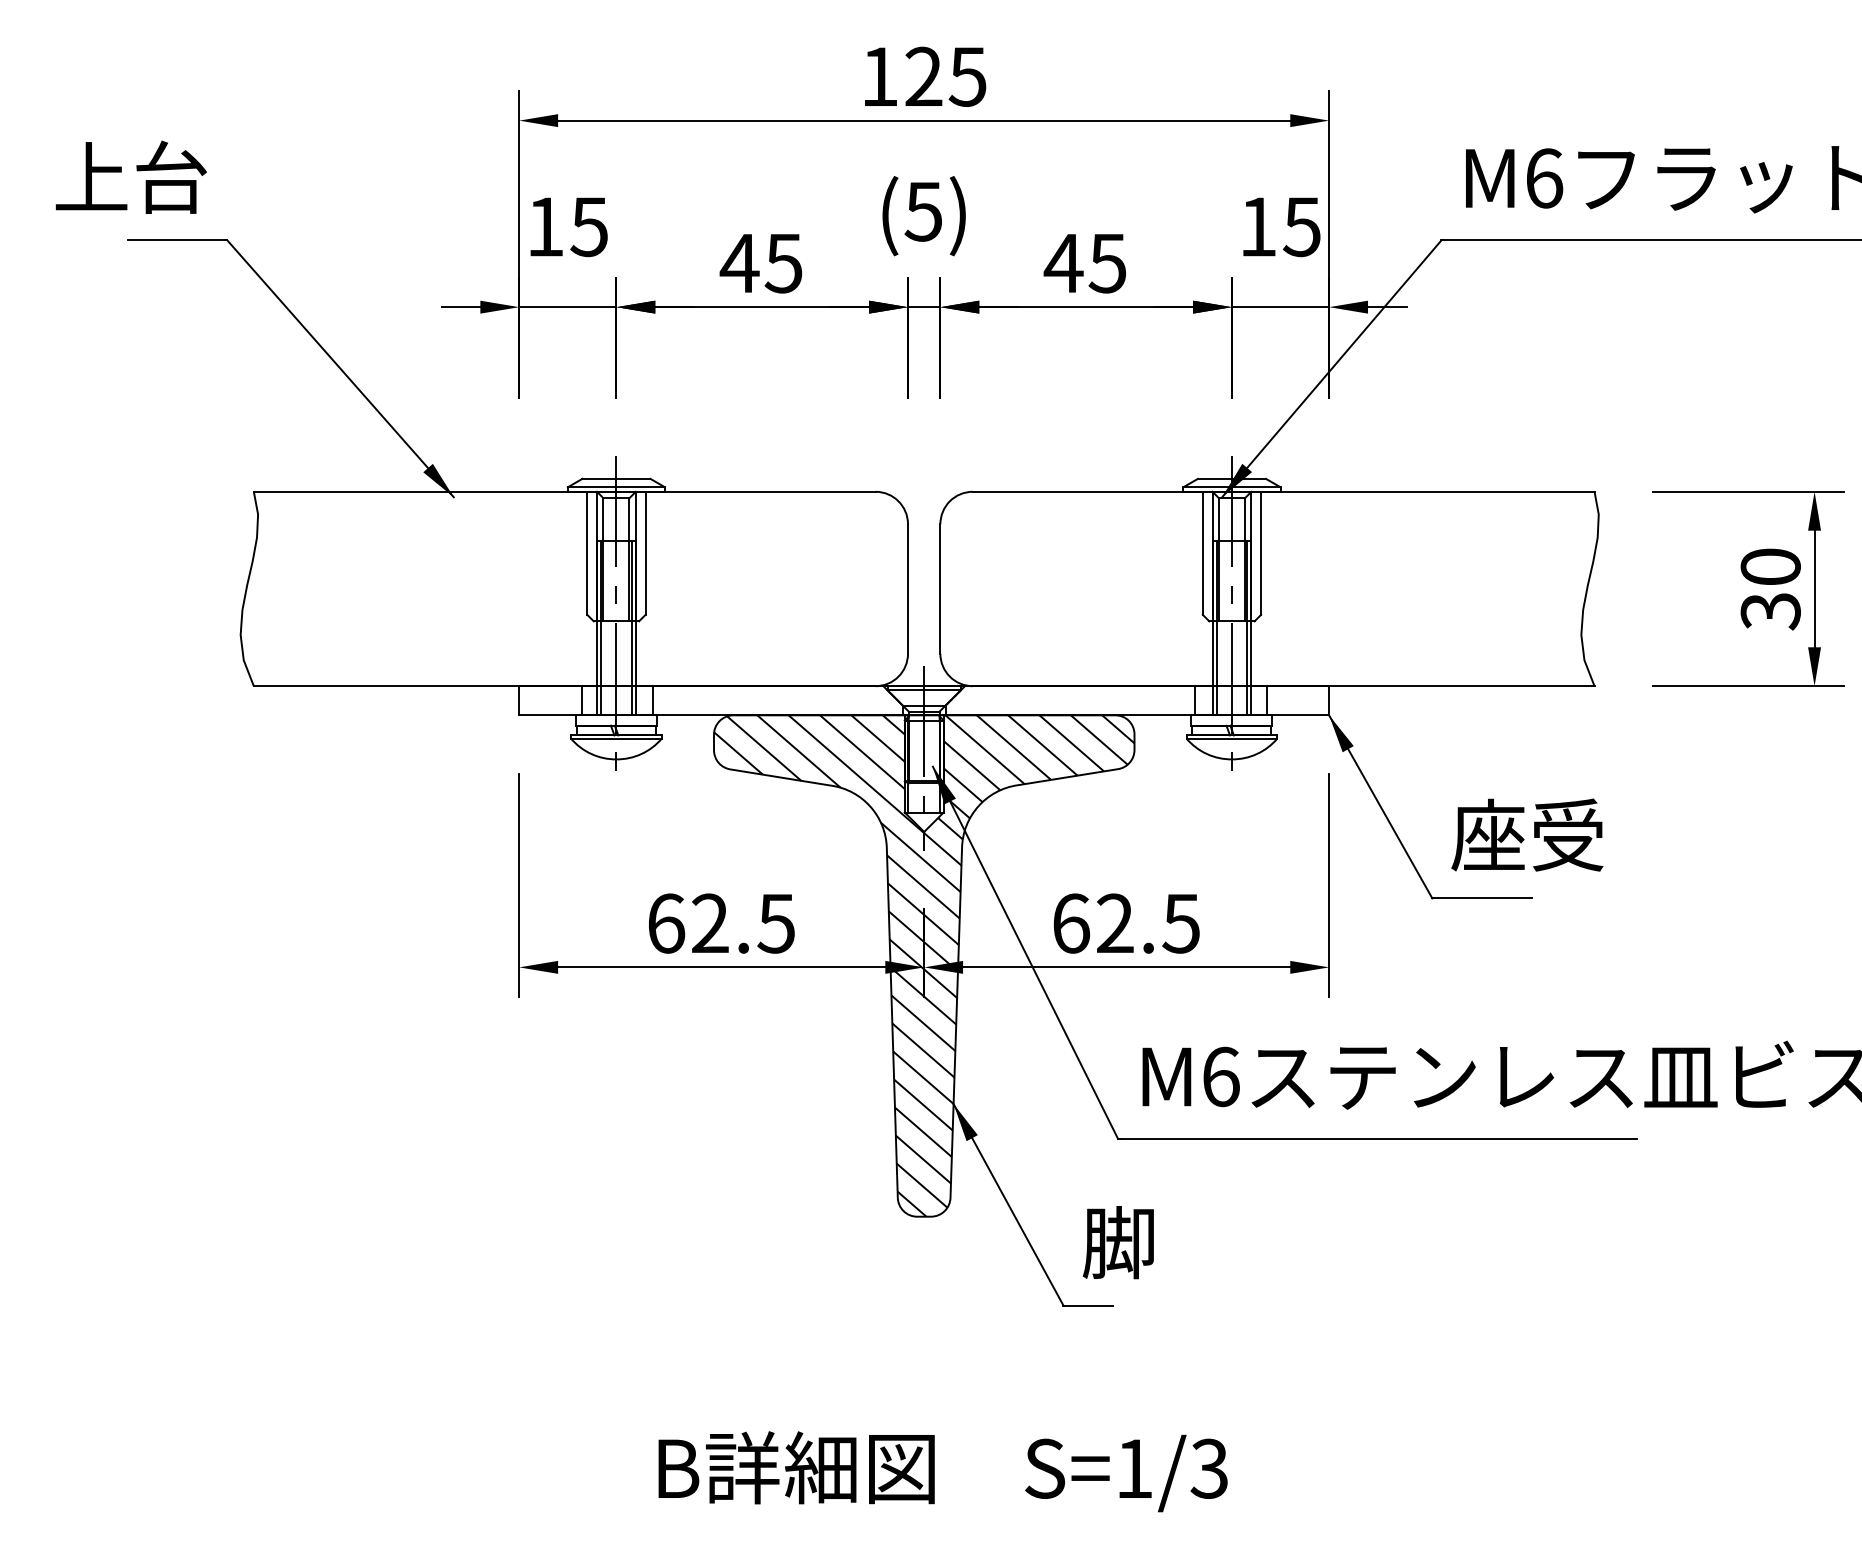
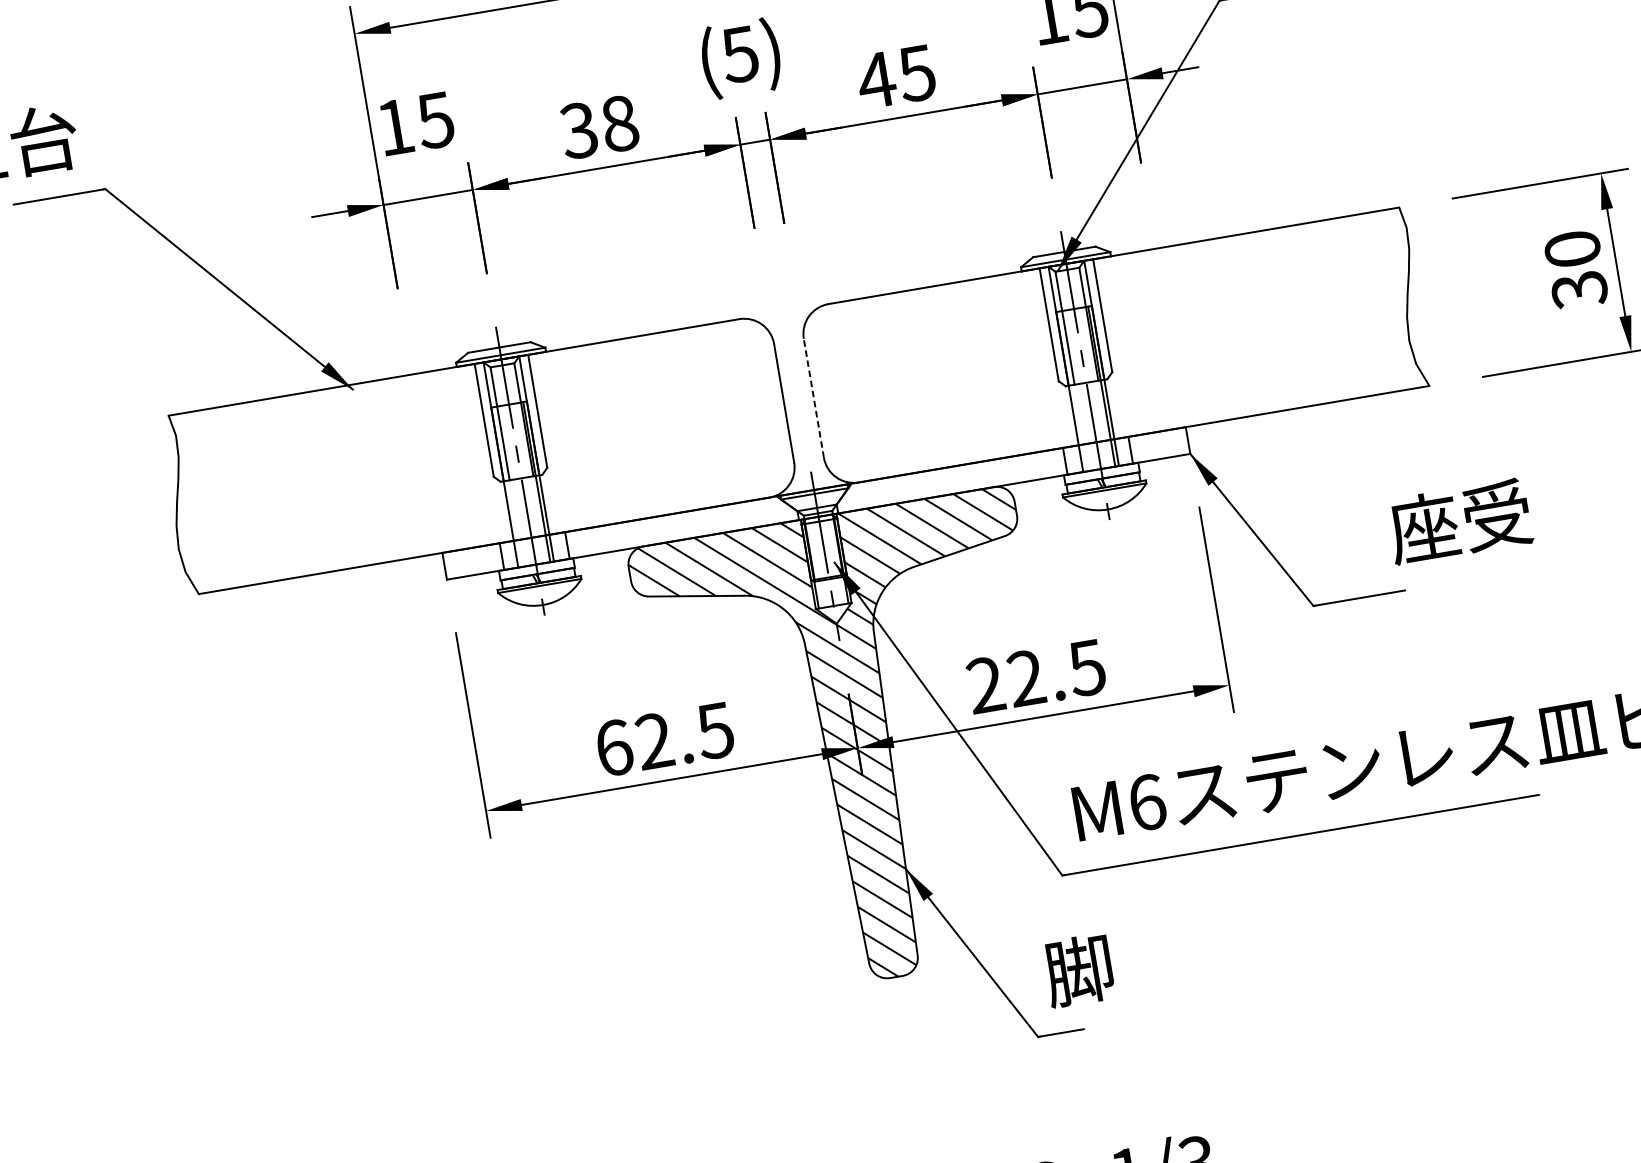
text: (760, 263) -> (598, 127), 45 -> 38
line: (940, 588) -> (813, 397), solid -> dashed
line: (600, 628) -> (508, 487), removed
line: (1216, 628) -> (1073, 391), removed
text: (1527, 834) -> (1459, 520), moved
text: (1071, 923) -> (986, 685), 62.5 -> 22.5

